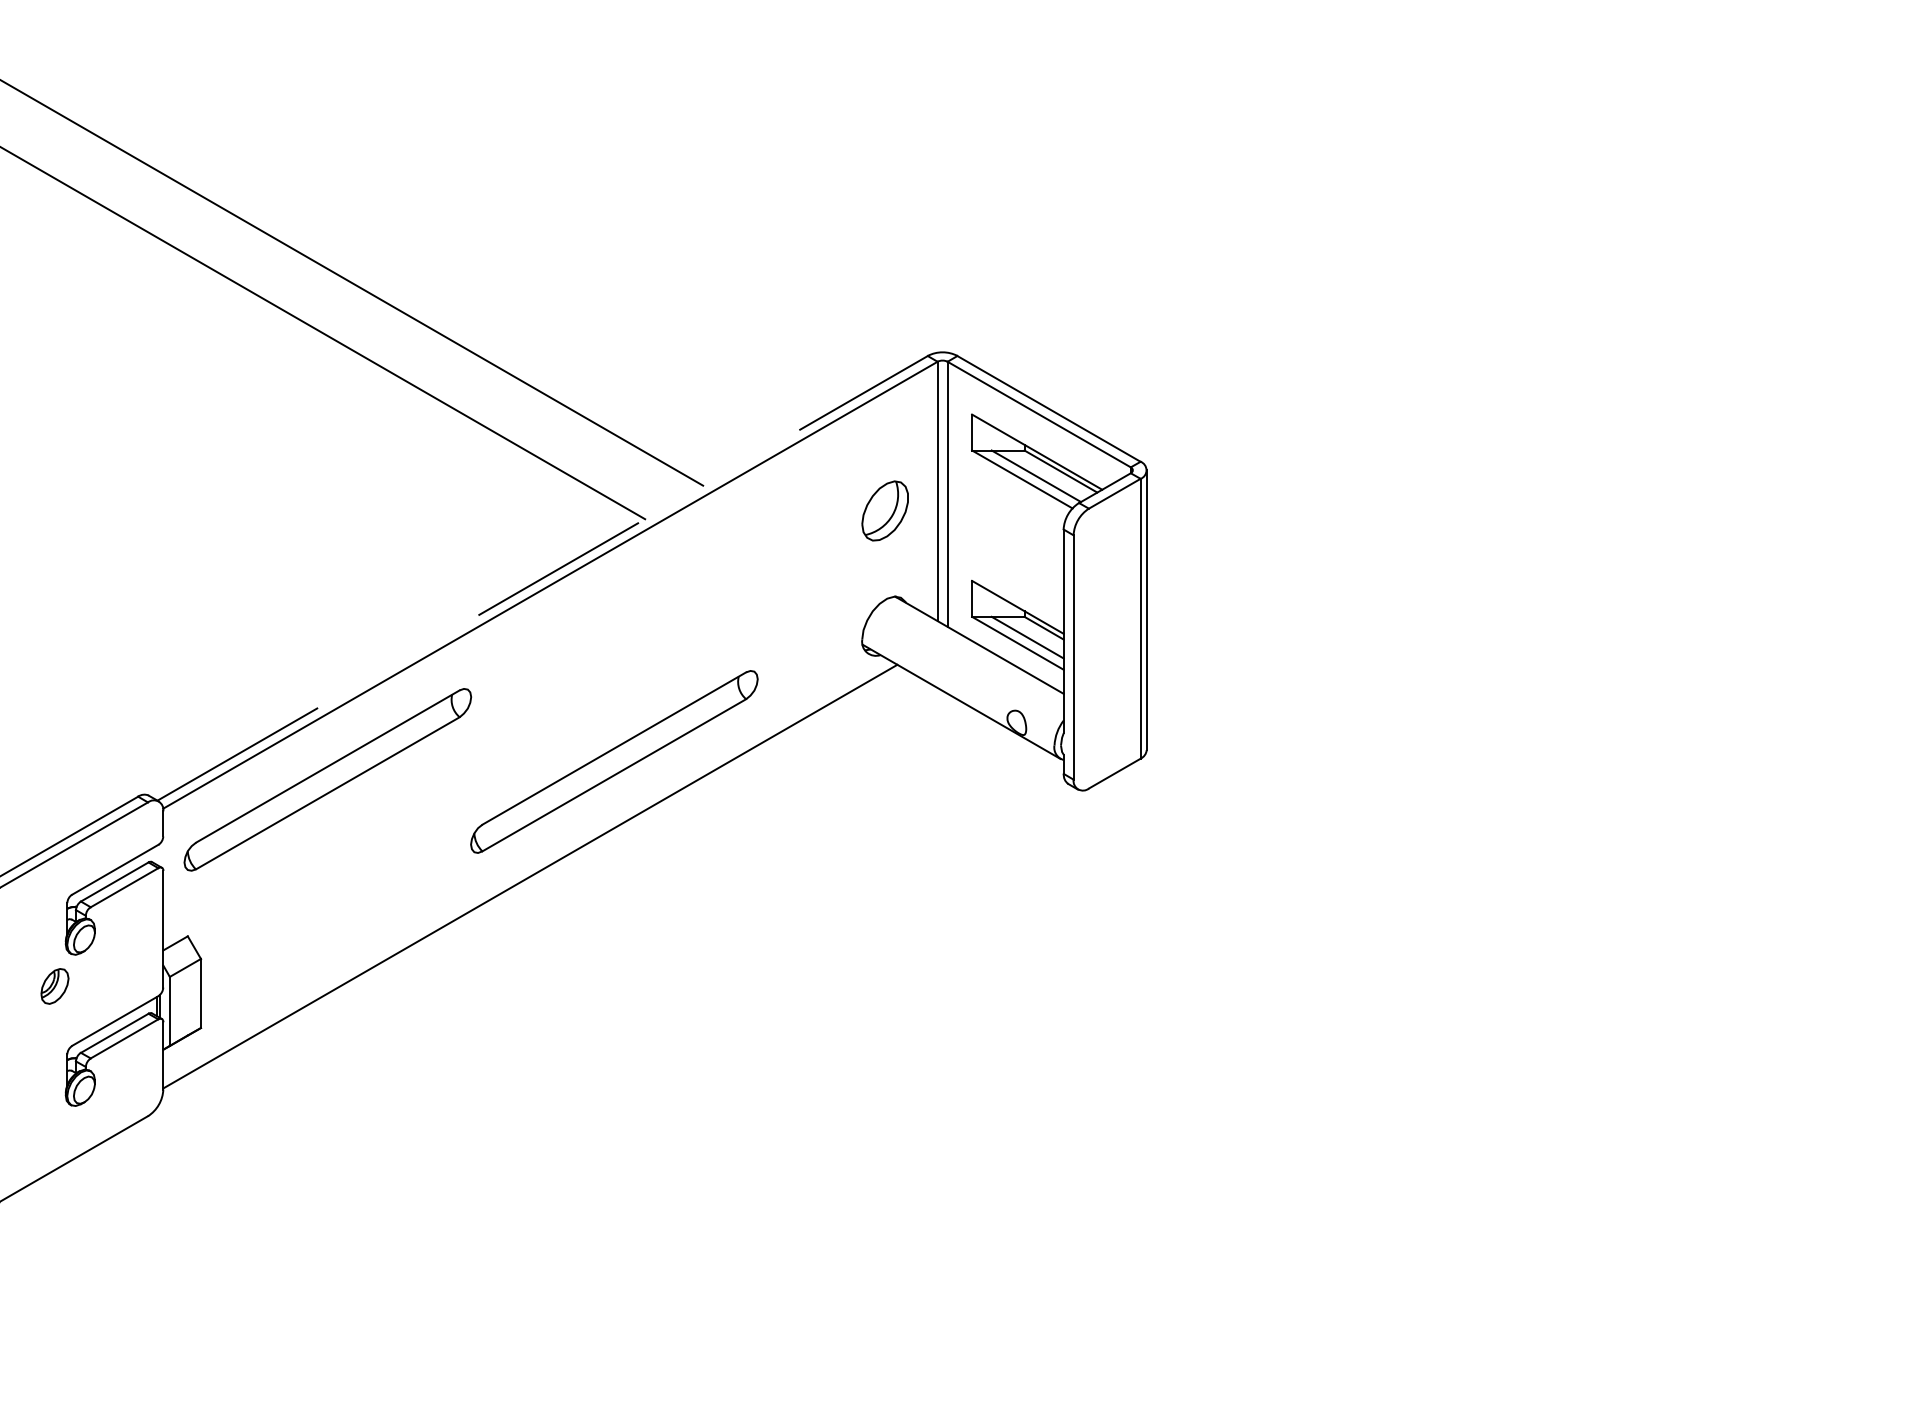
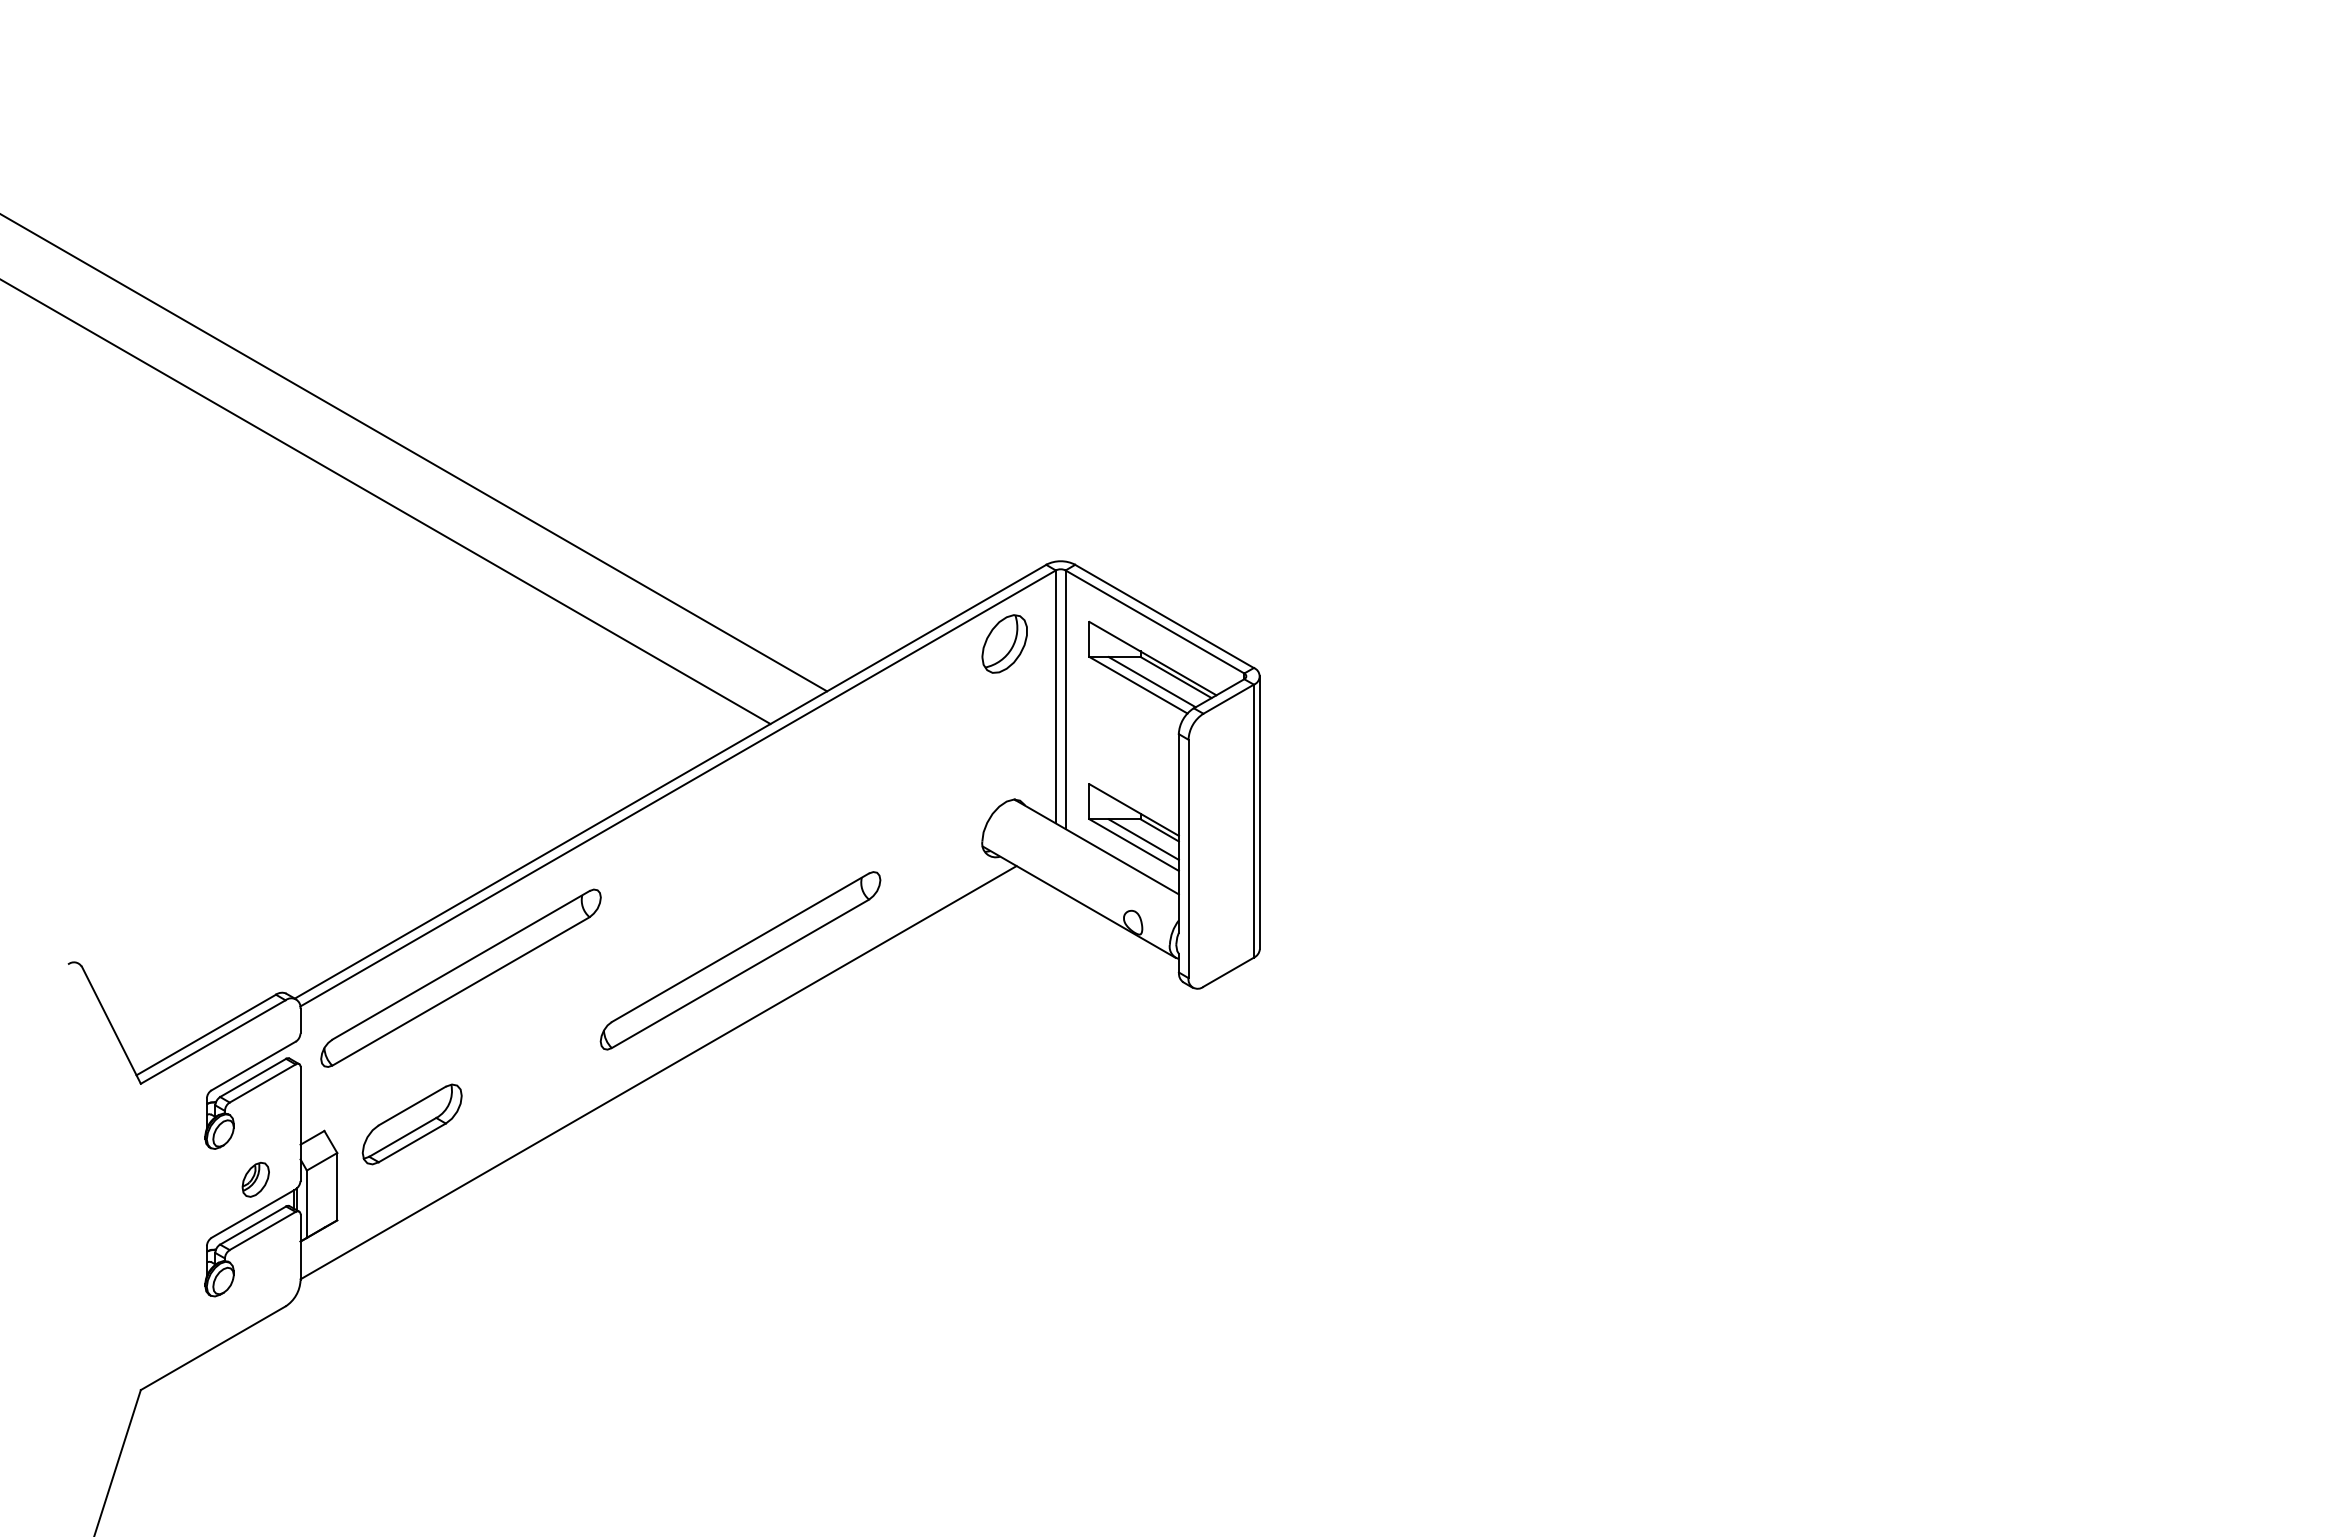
part: (884, 510) -> (1004, 643), moved
line: (542, 578) -> (670, 781), dashed -> solid
part: (277, 929) -> (411, 1124), added
part: (54, 986) -> (255, 1179), moved

